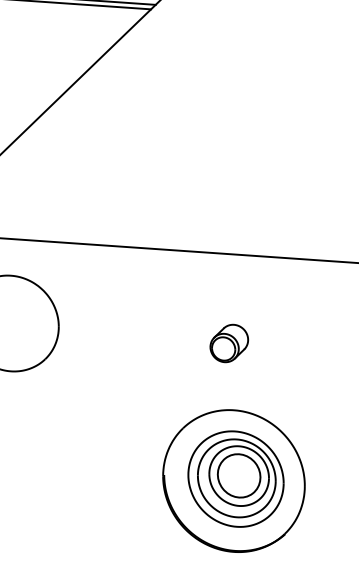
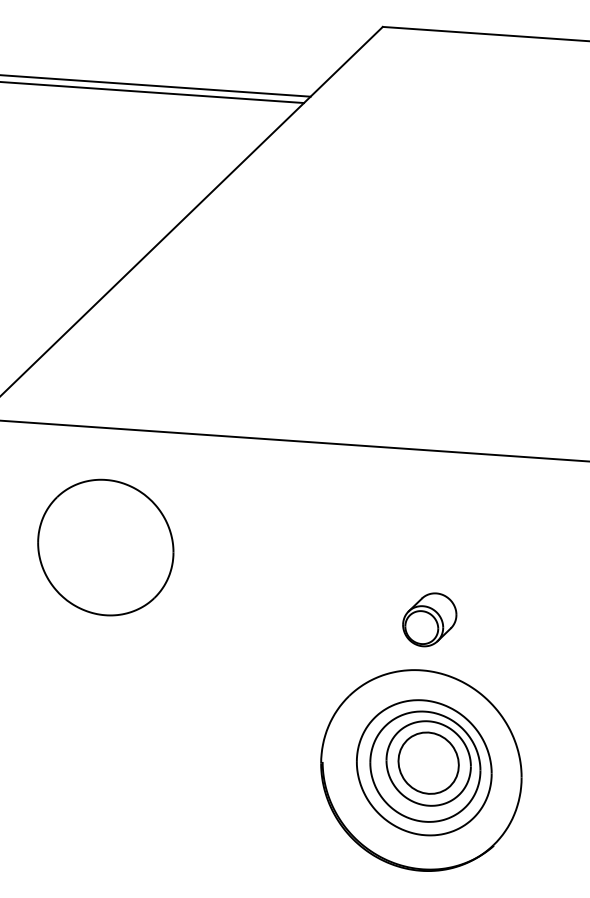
part: (229, 343) -> (429, 619), moved

